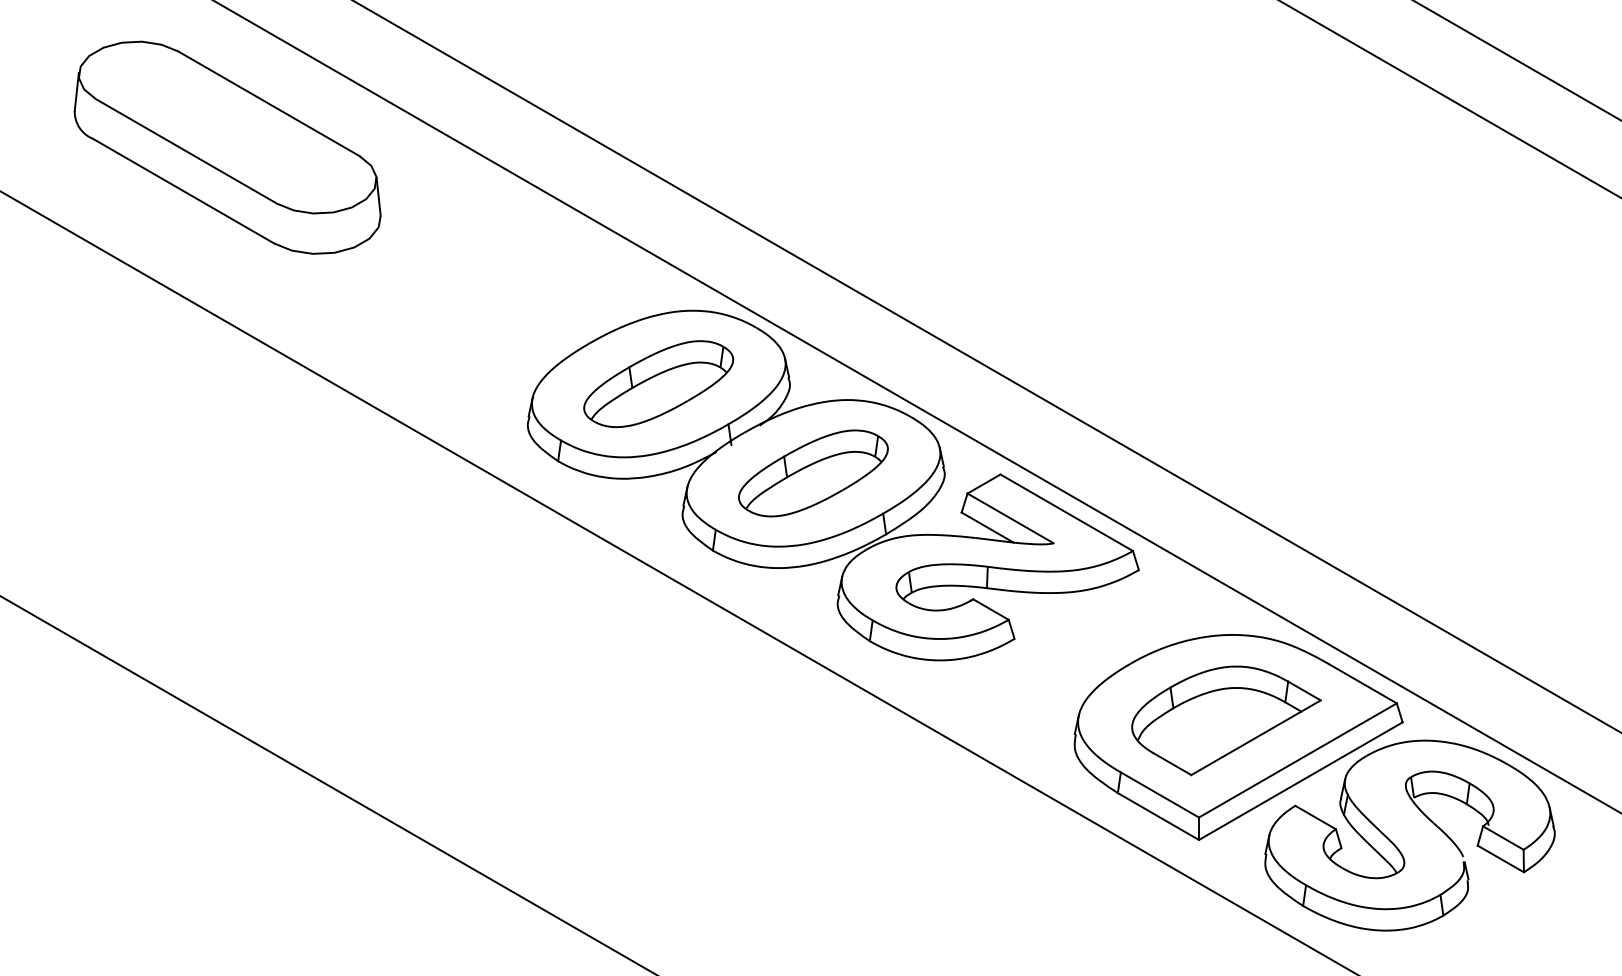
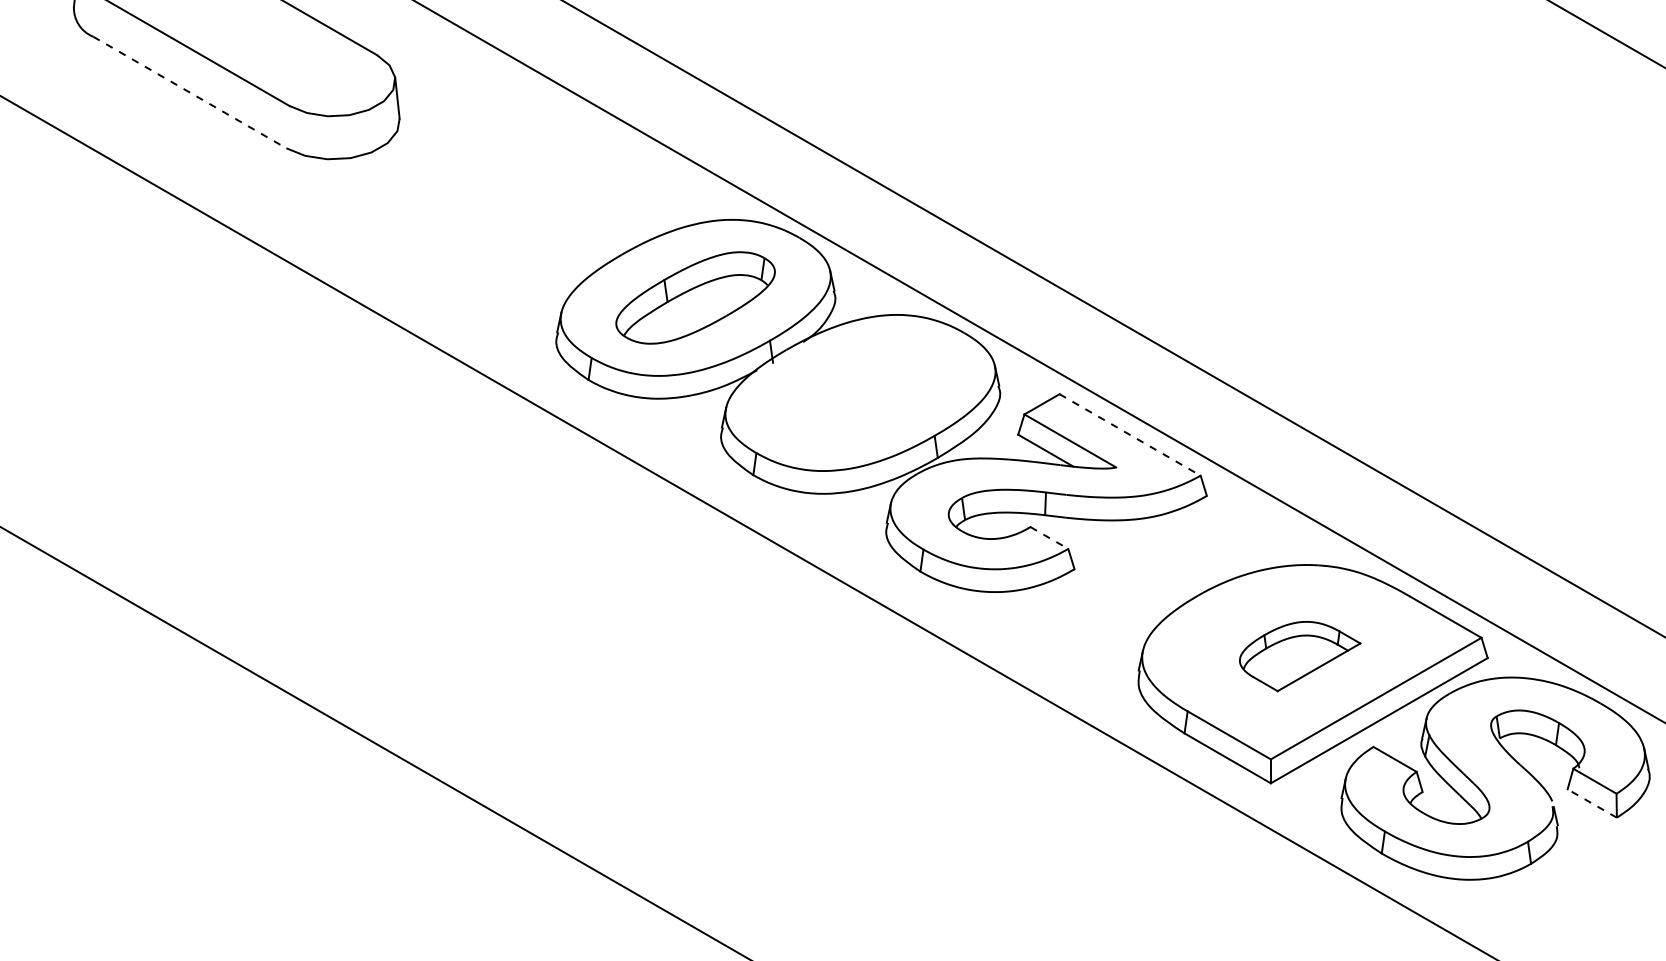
line: (183, 191) -> (189, 92), solid -> dashed
part: (813, 473) -> (860, 393), removed
line: (1066, 512) -> (1129, 434), solid -> dashed
line: (991, 609) -> (1049, 537), solid -> dashed
part: (1226, 720) -> (1300, 656), size x0.6
line: (1500, 858) -> (1591, 803), solid -> dashed

